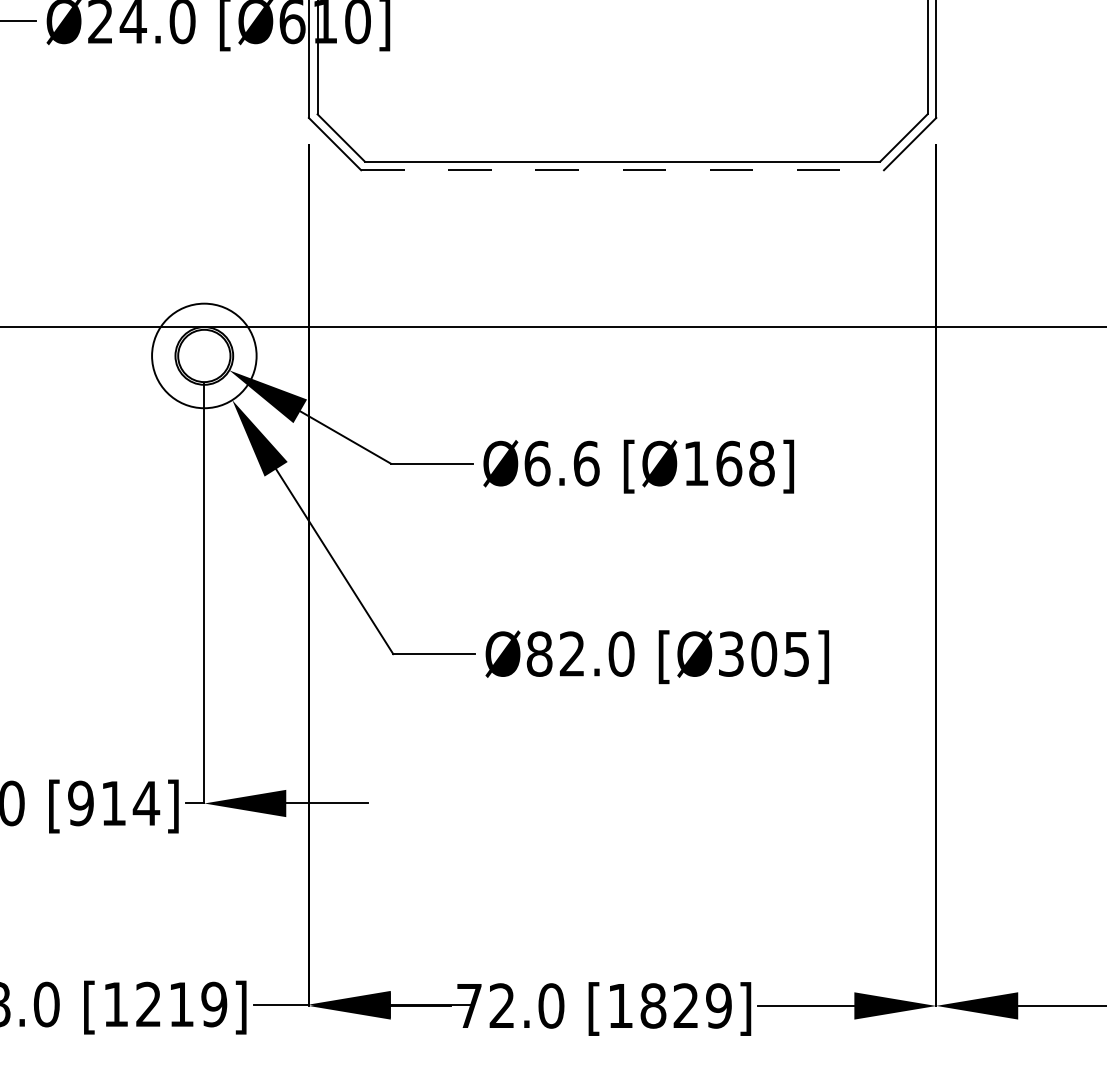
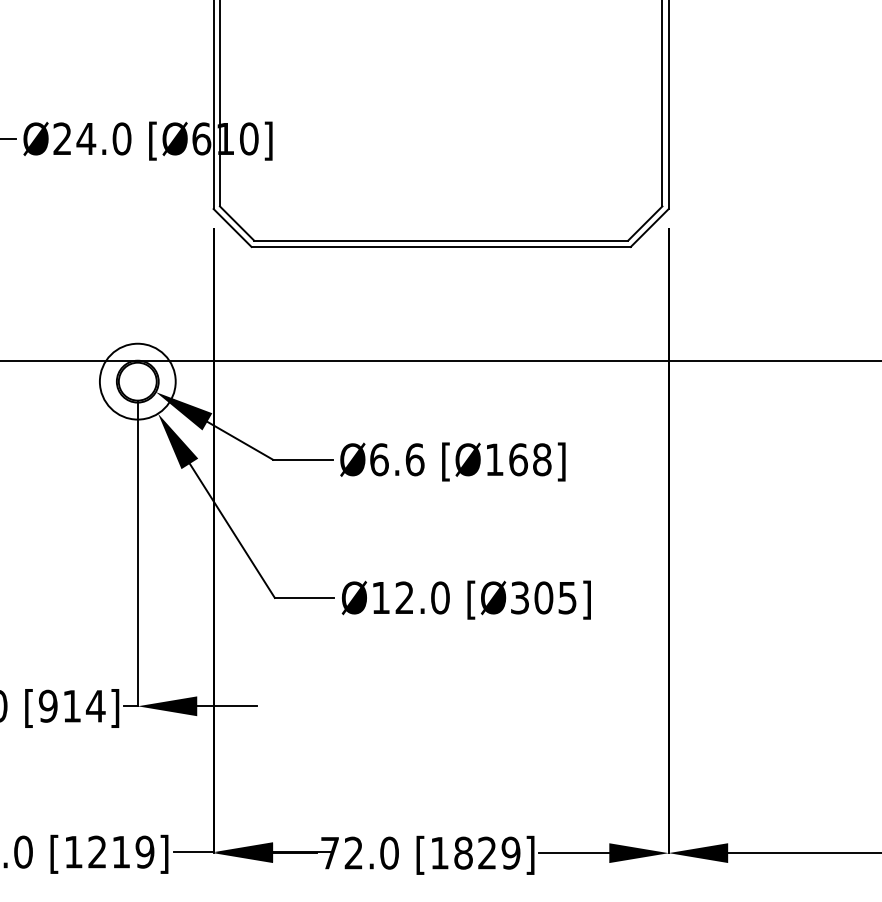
line: (623, 169) -> (441, 246), dashed -> solid
text: (538, 653) -> (380, 597), Ø82.0 -> Ø12.0

